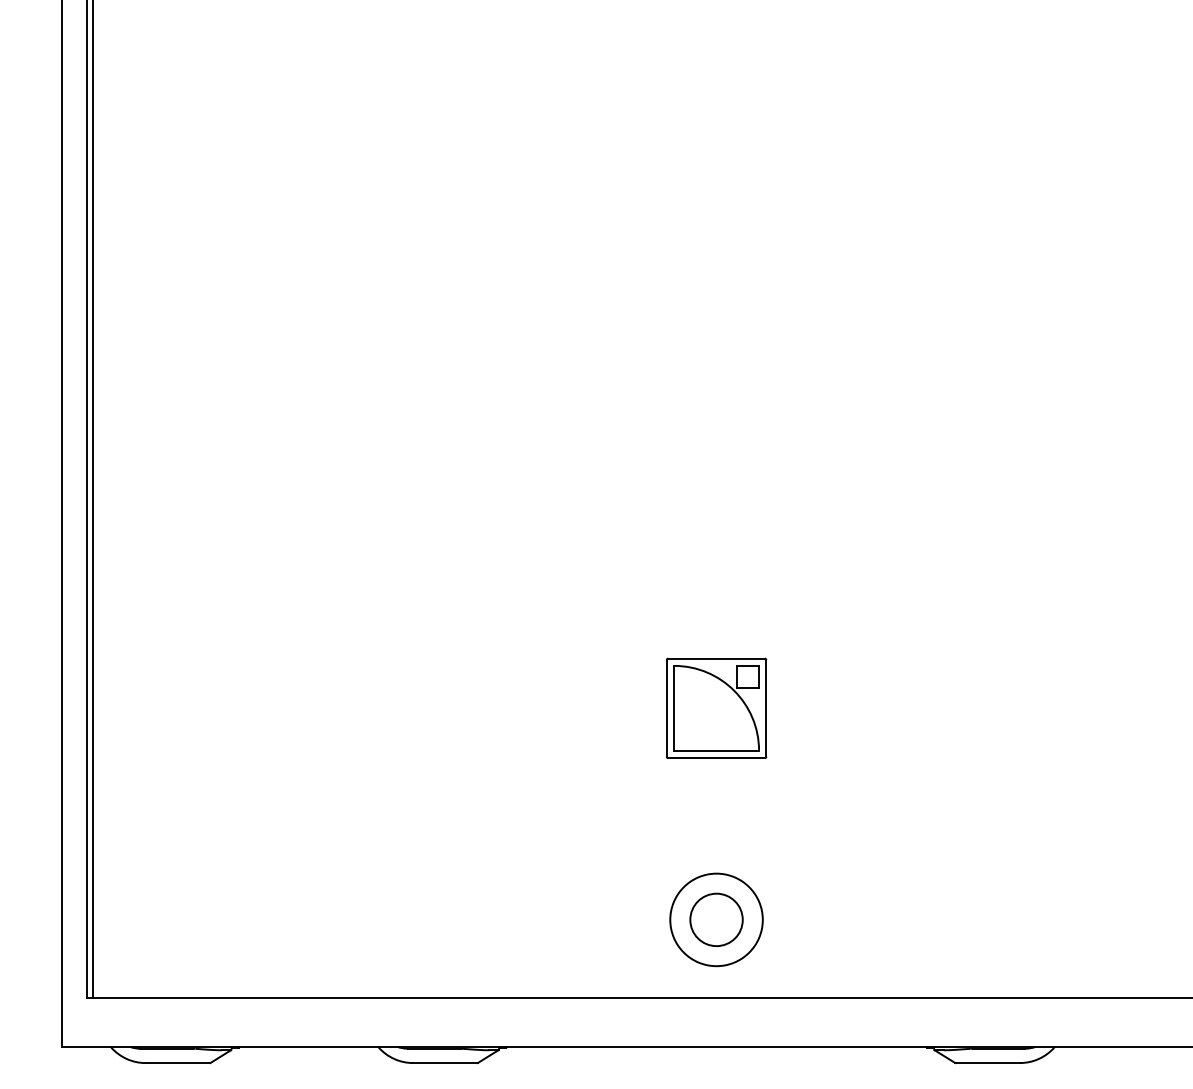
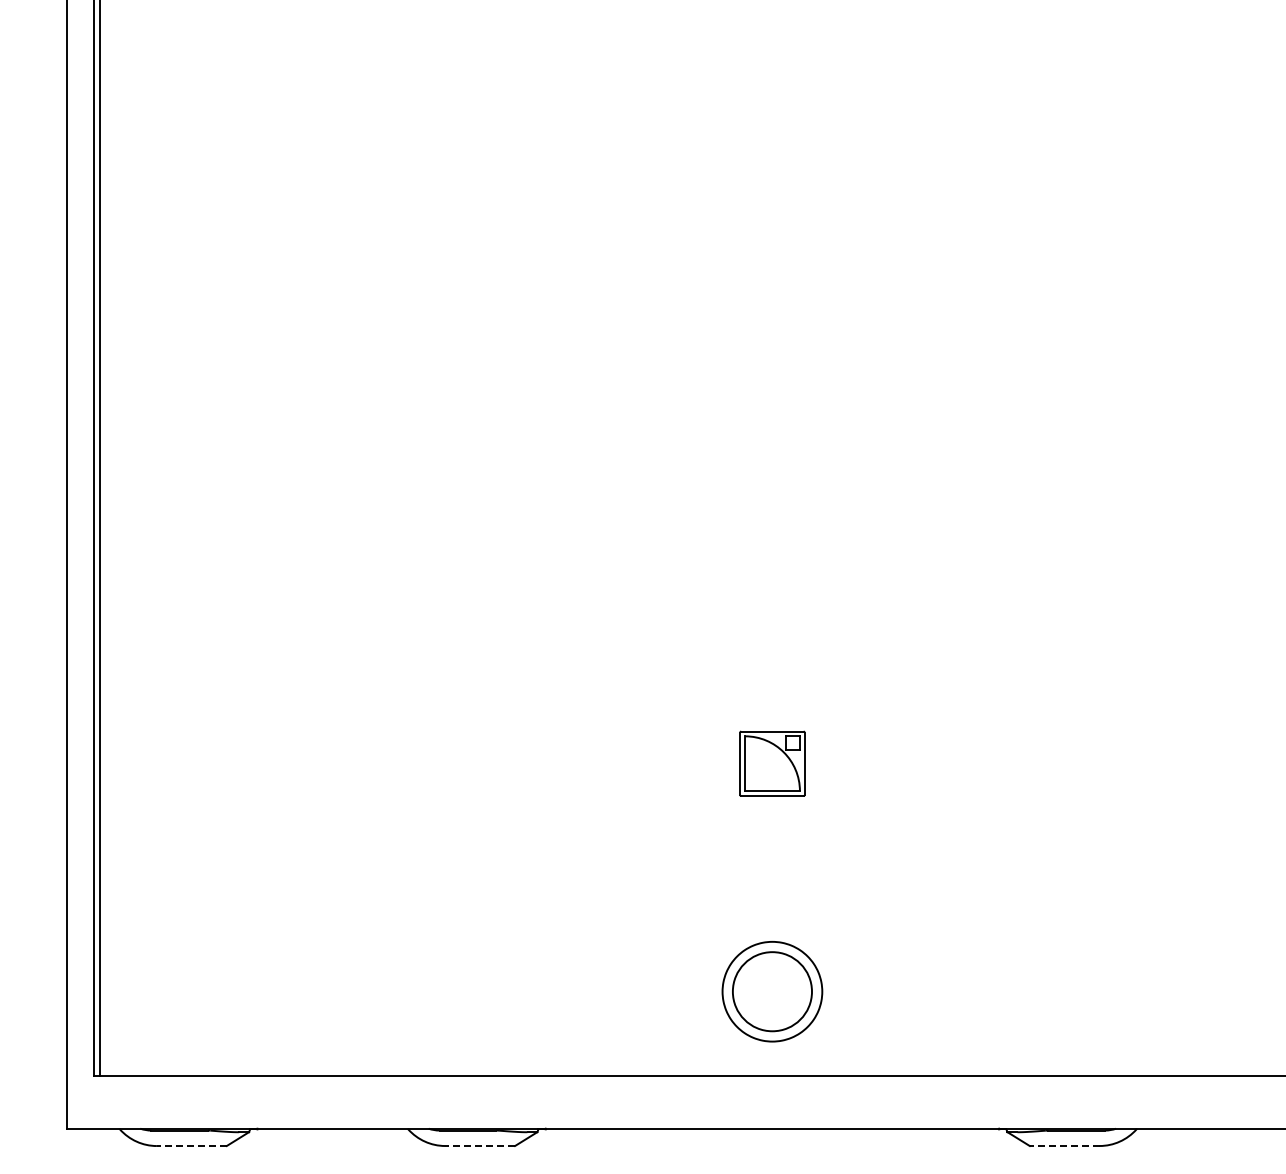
part: (716, 708) -> (772, 763), size x0.6
circle: (716, 919) -> (772, 991), size x1.4
line: (177, 1063) -> (191, 1146), solid -> dashed
line: (445, 1063) -> (480, 1146), solid -> dashed
line: (987, 1063) -> (1064, 1146), solid -> dashed

